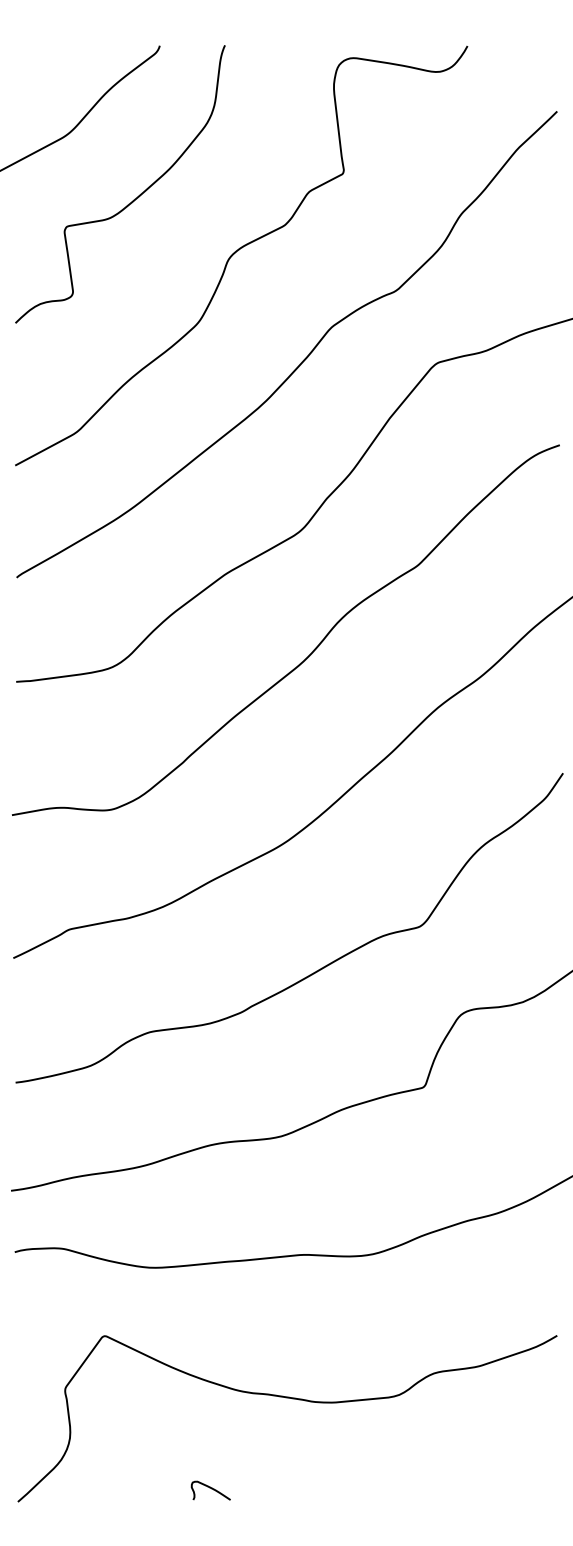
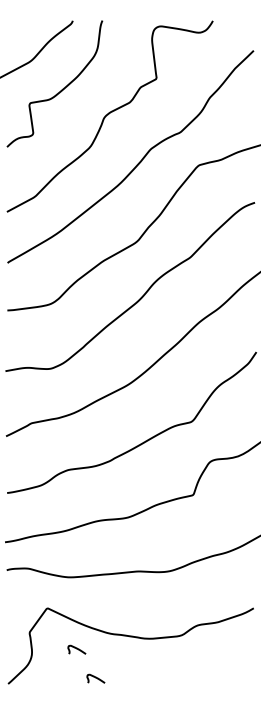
curve: (167, 1426) -> (76, 649), added

